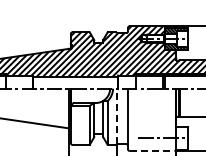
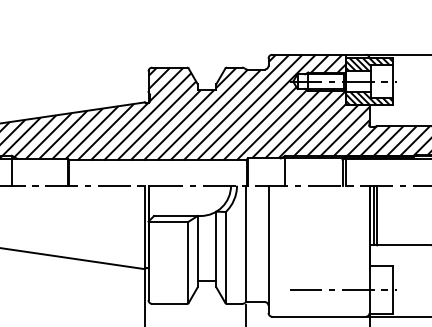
line: (117, 116) -> (246, 244), dashed -> solid
line: (152, 151) -> (319, 317), dashed -> solid

